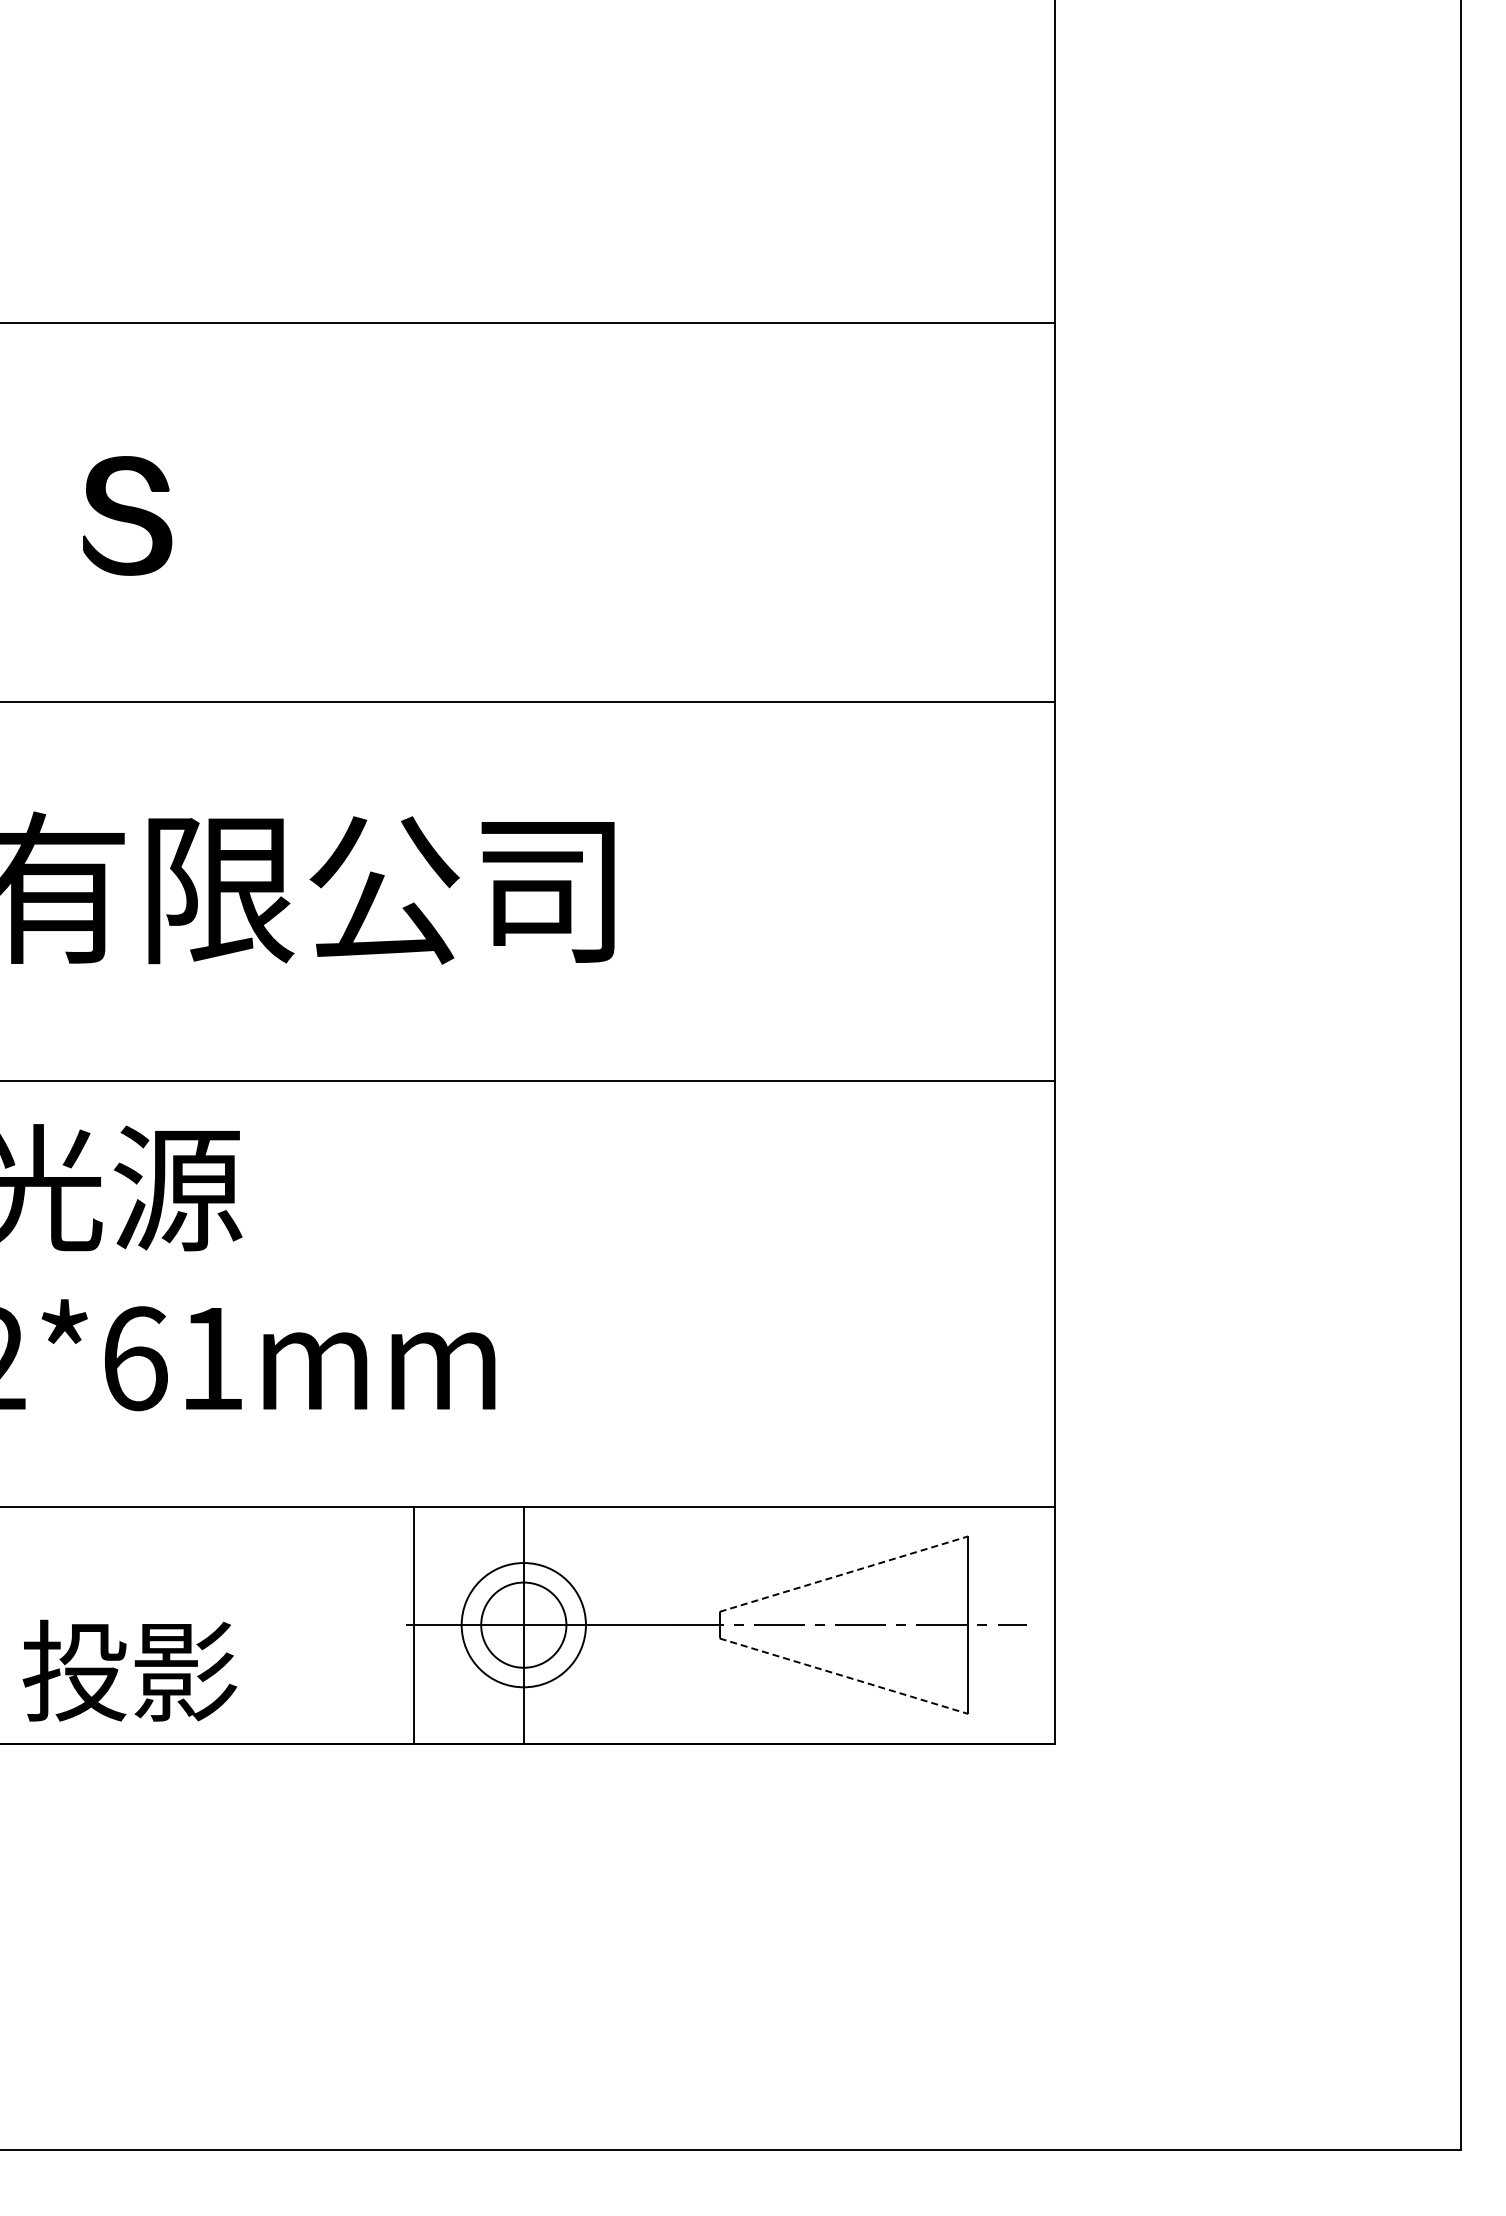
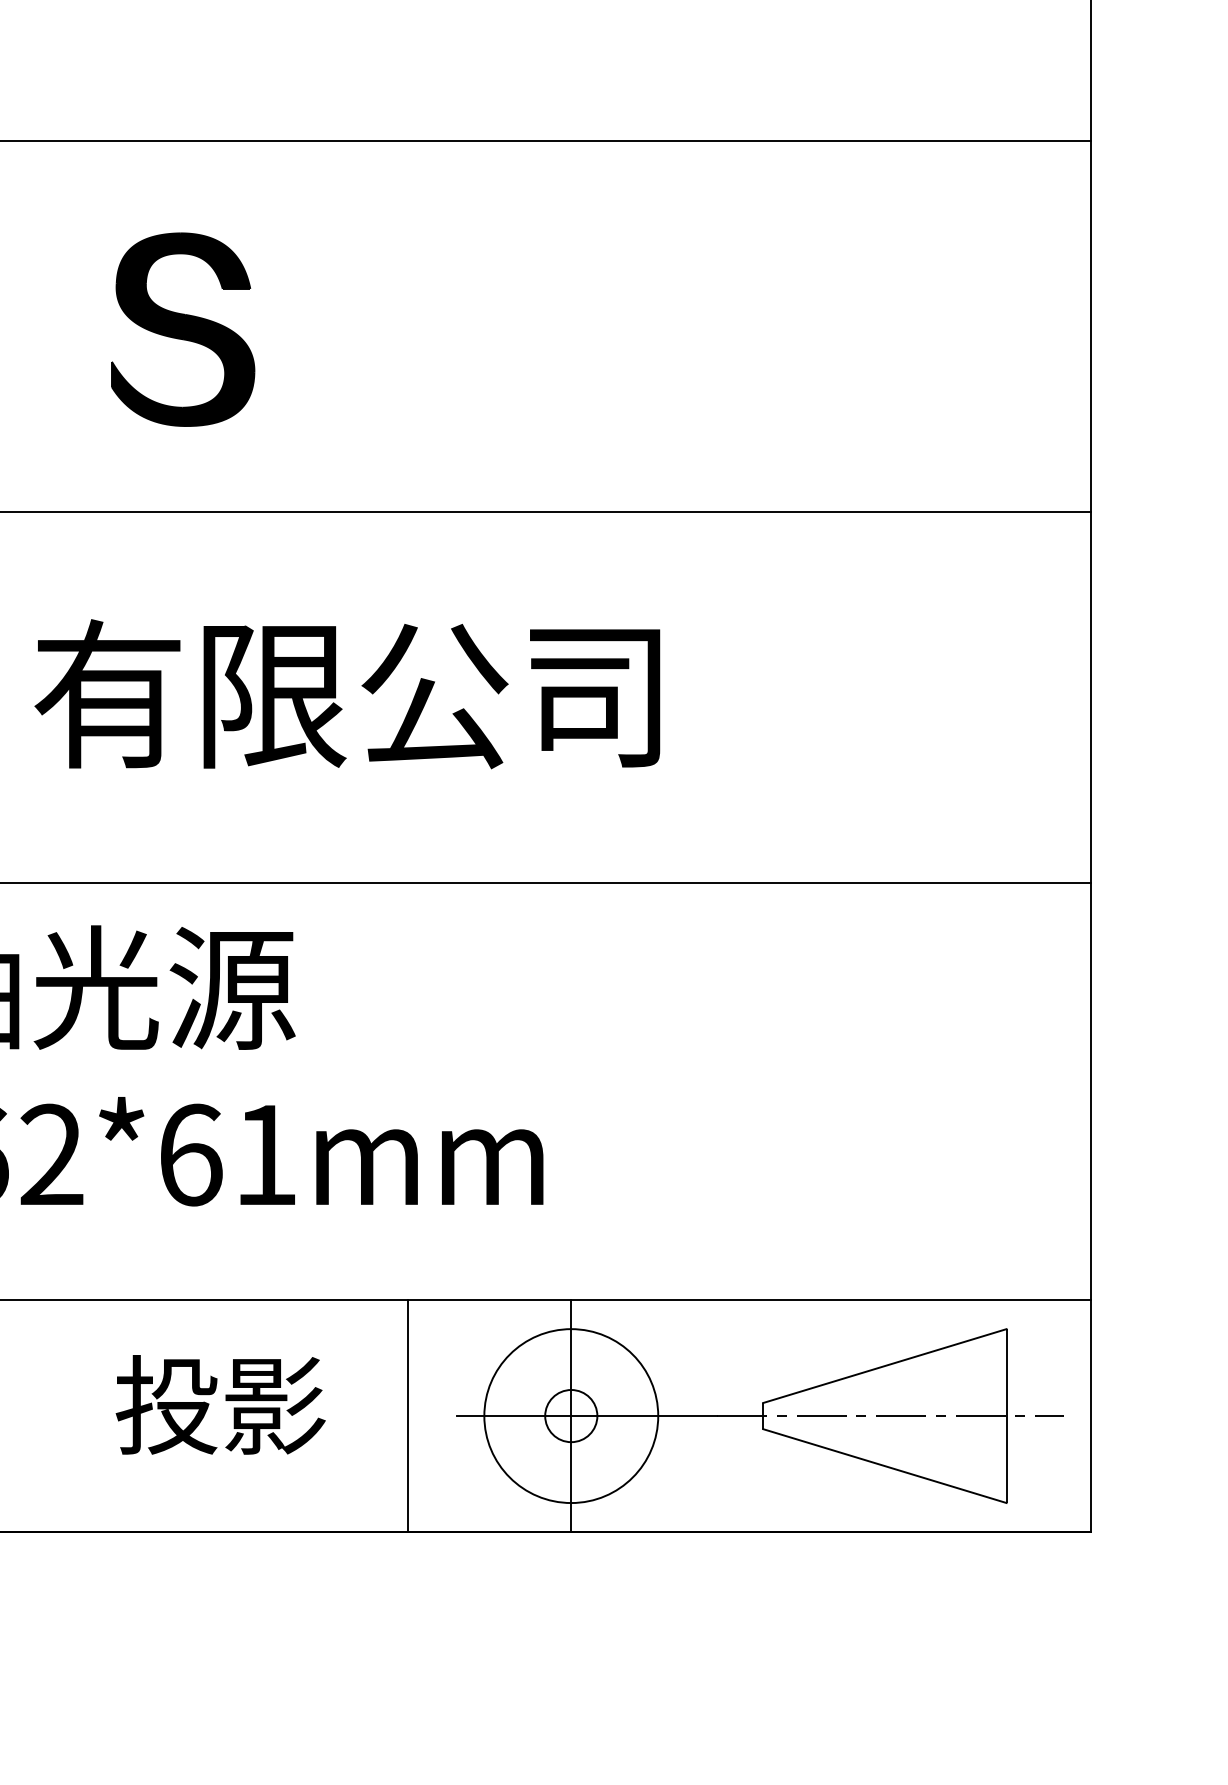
part: (127, 515) -> (183, 329), size x1.67
line: (843, 1574) -> (884, 1366), dashed -> solid
line: (413, 1624) -> (408, 1415), moved
circle: (523, 1624) -> (570, 1415), size x0.62
circle: (523, 1624) -> (570, 1415), size x1.43
text: (129, 1670) -> (220, 1404), moved
line: (843, 1676) -> (884, 1466), dashed -> solid

